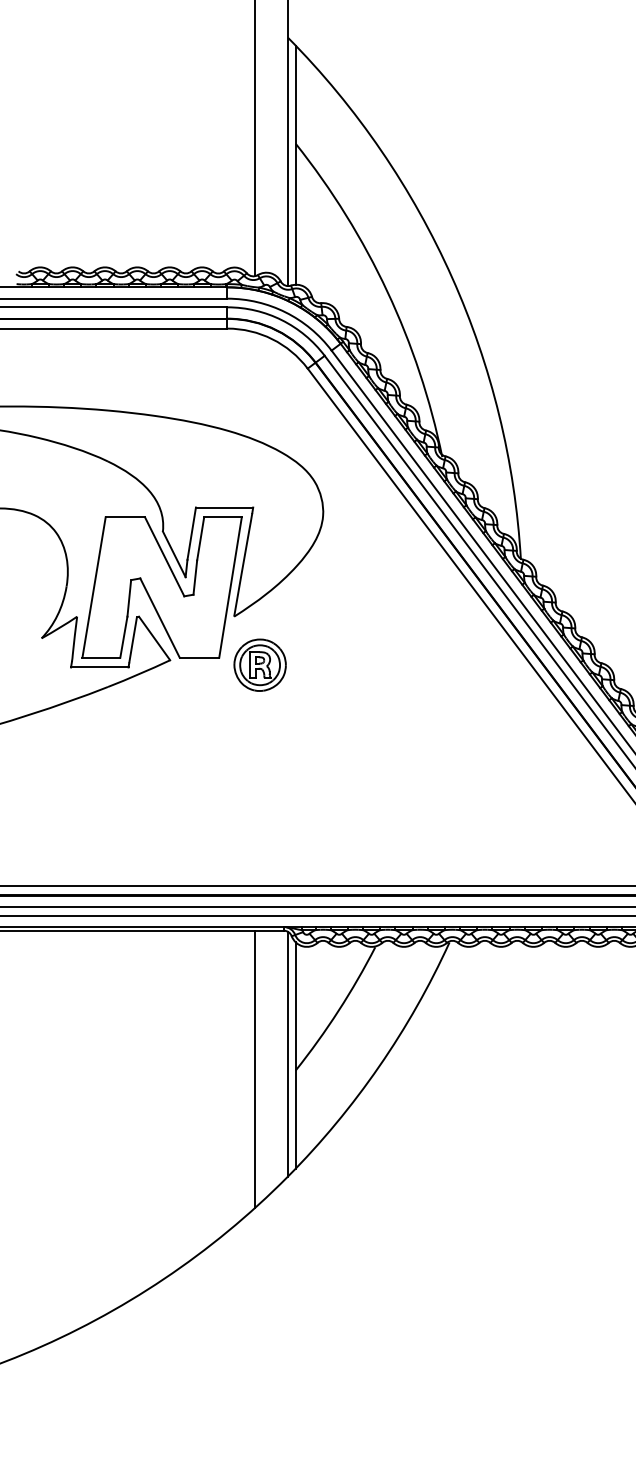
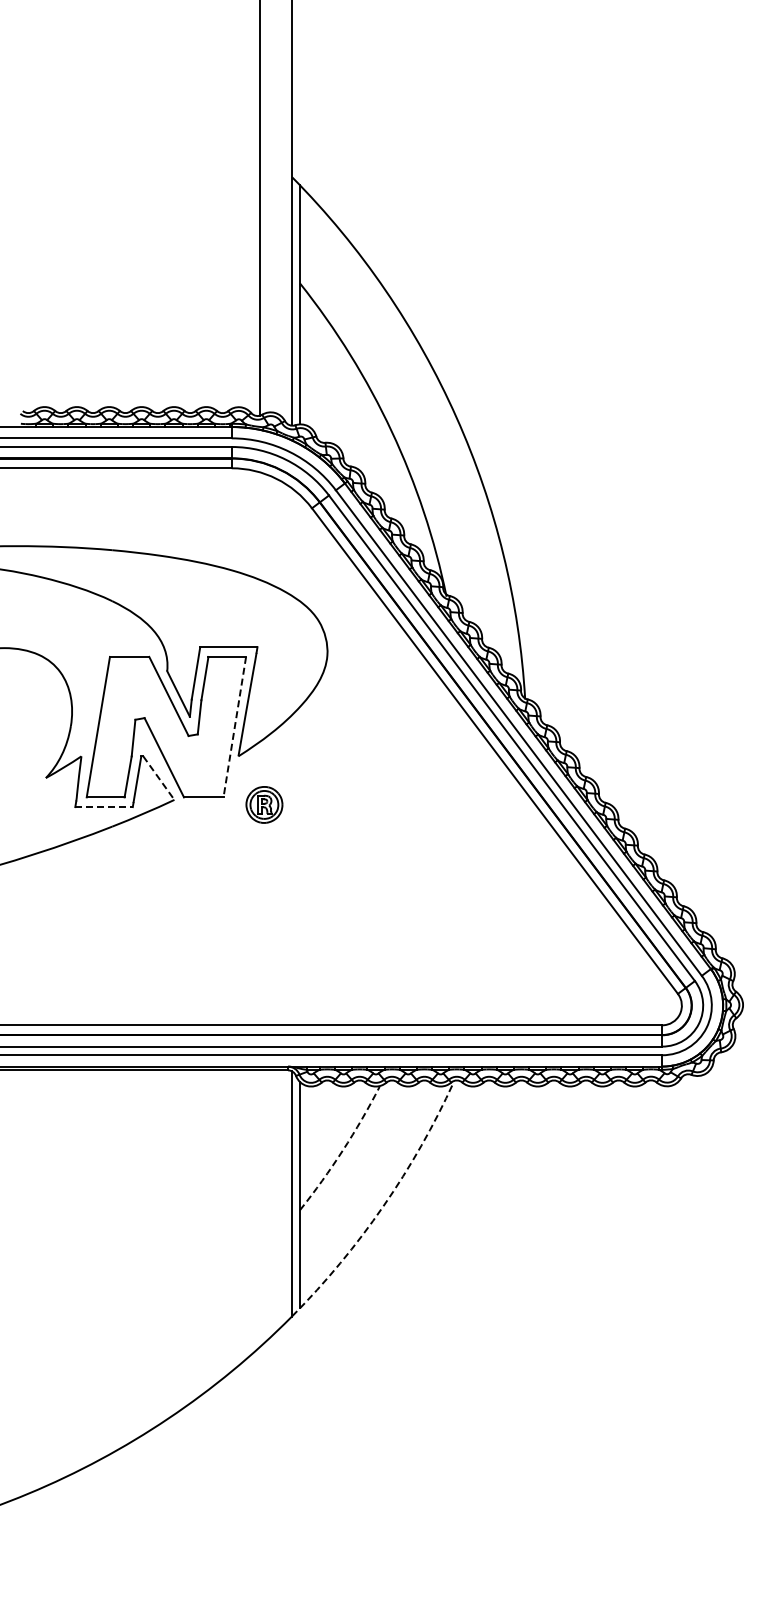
line: (230, 587) -> (234, 727), solid -> dashed
line: (154, 638) -> (158, 778), solid -> dashed
part: (260, 664) -> (264, 804), size x0.7
line: (100, 667) -> (104, 807), solid -> dashed
arc: (338, 1010) -> (342, 1150), solid -> dashed
arc: (379, 1066) -> (383, 1206), solid -> dashed
line: (255, 1068) -> (259, 1208), removed

